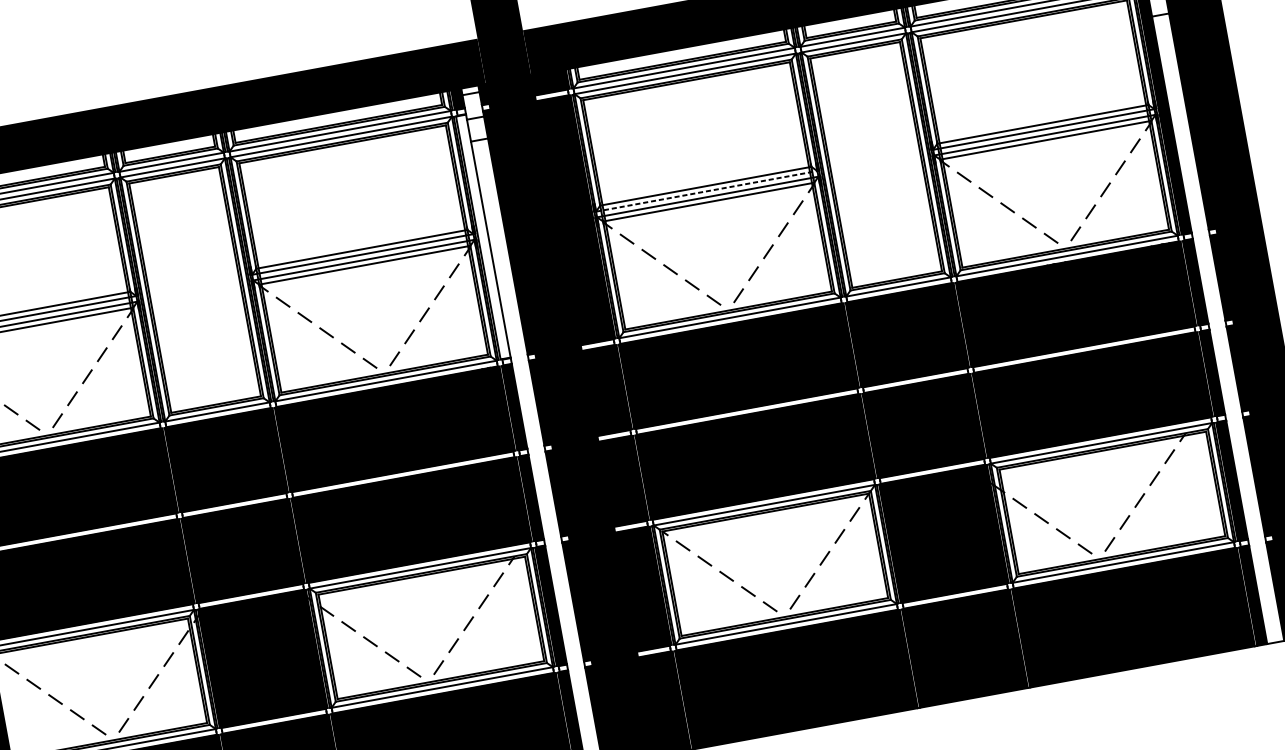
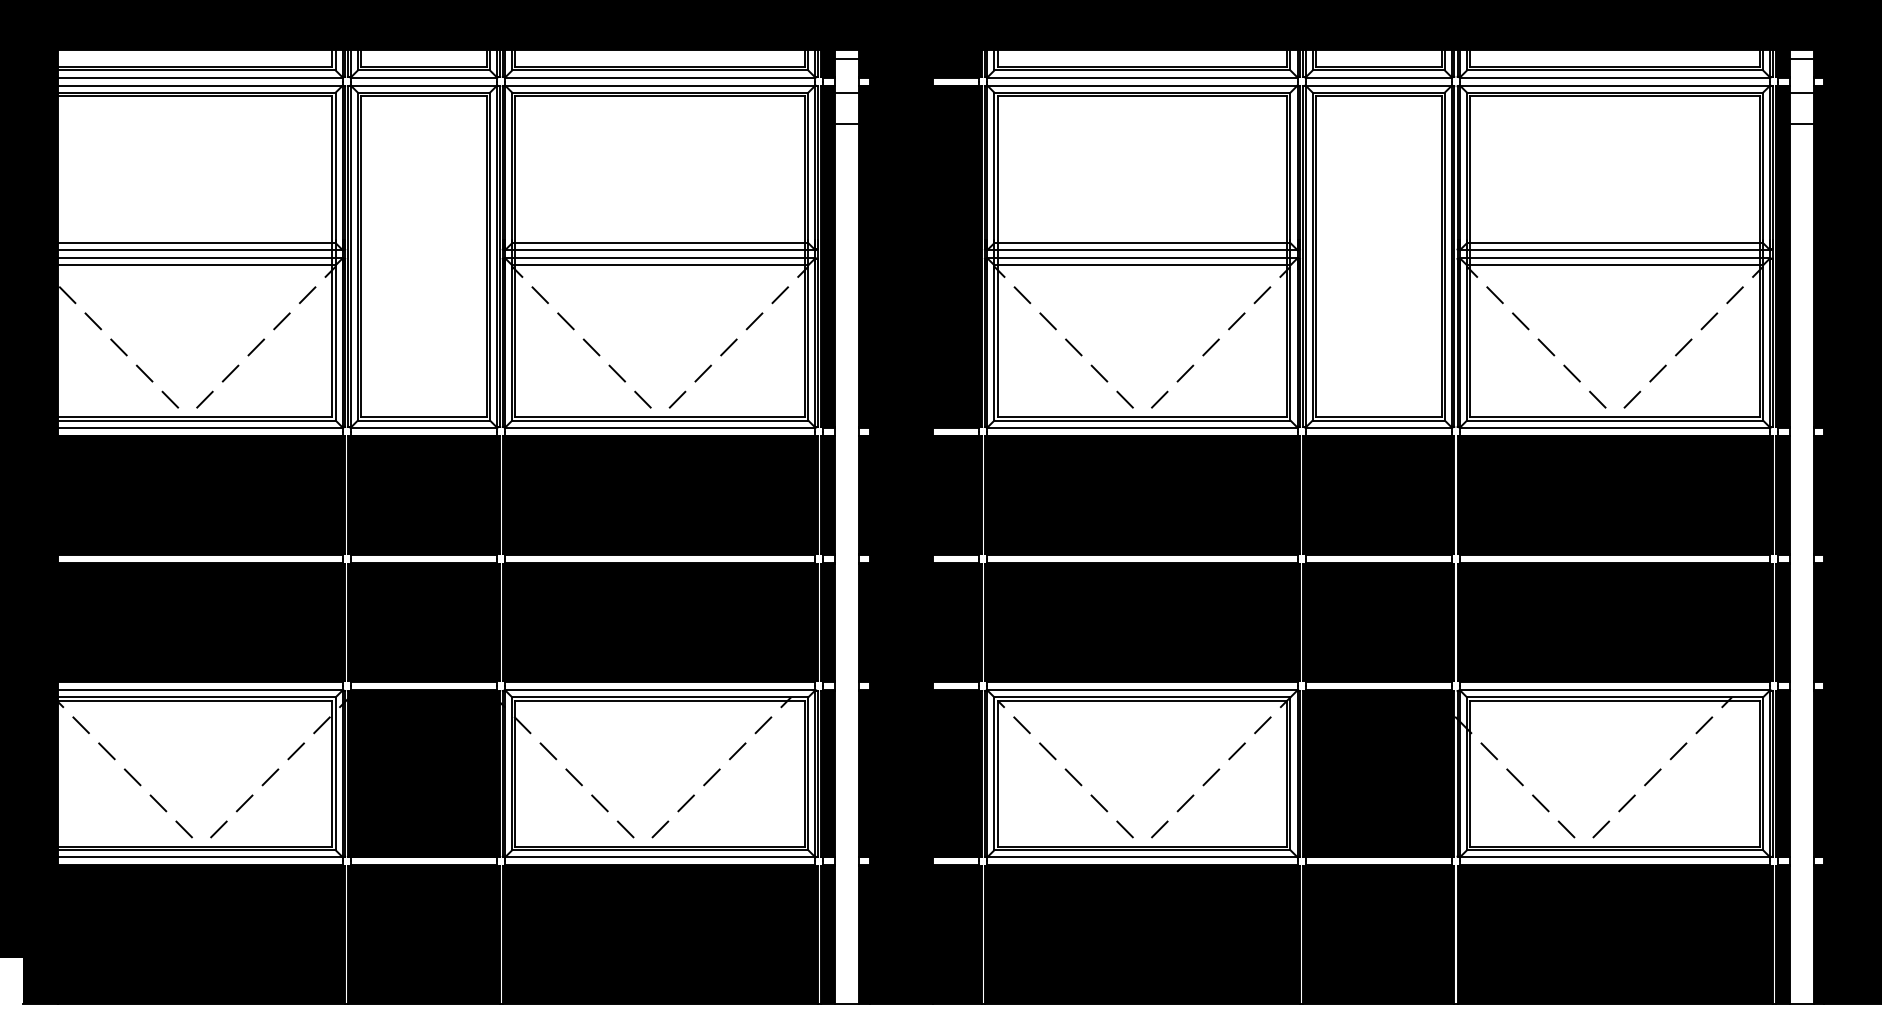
line: (706, 191) -> (1142, 250), dashed -> solid
fill: (483, 236) -> (828, 256), added

